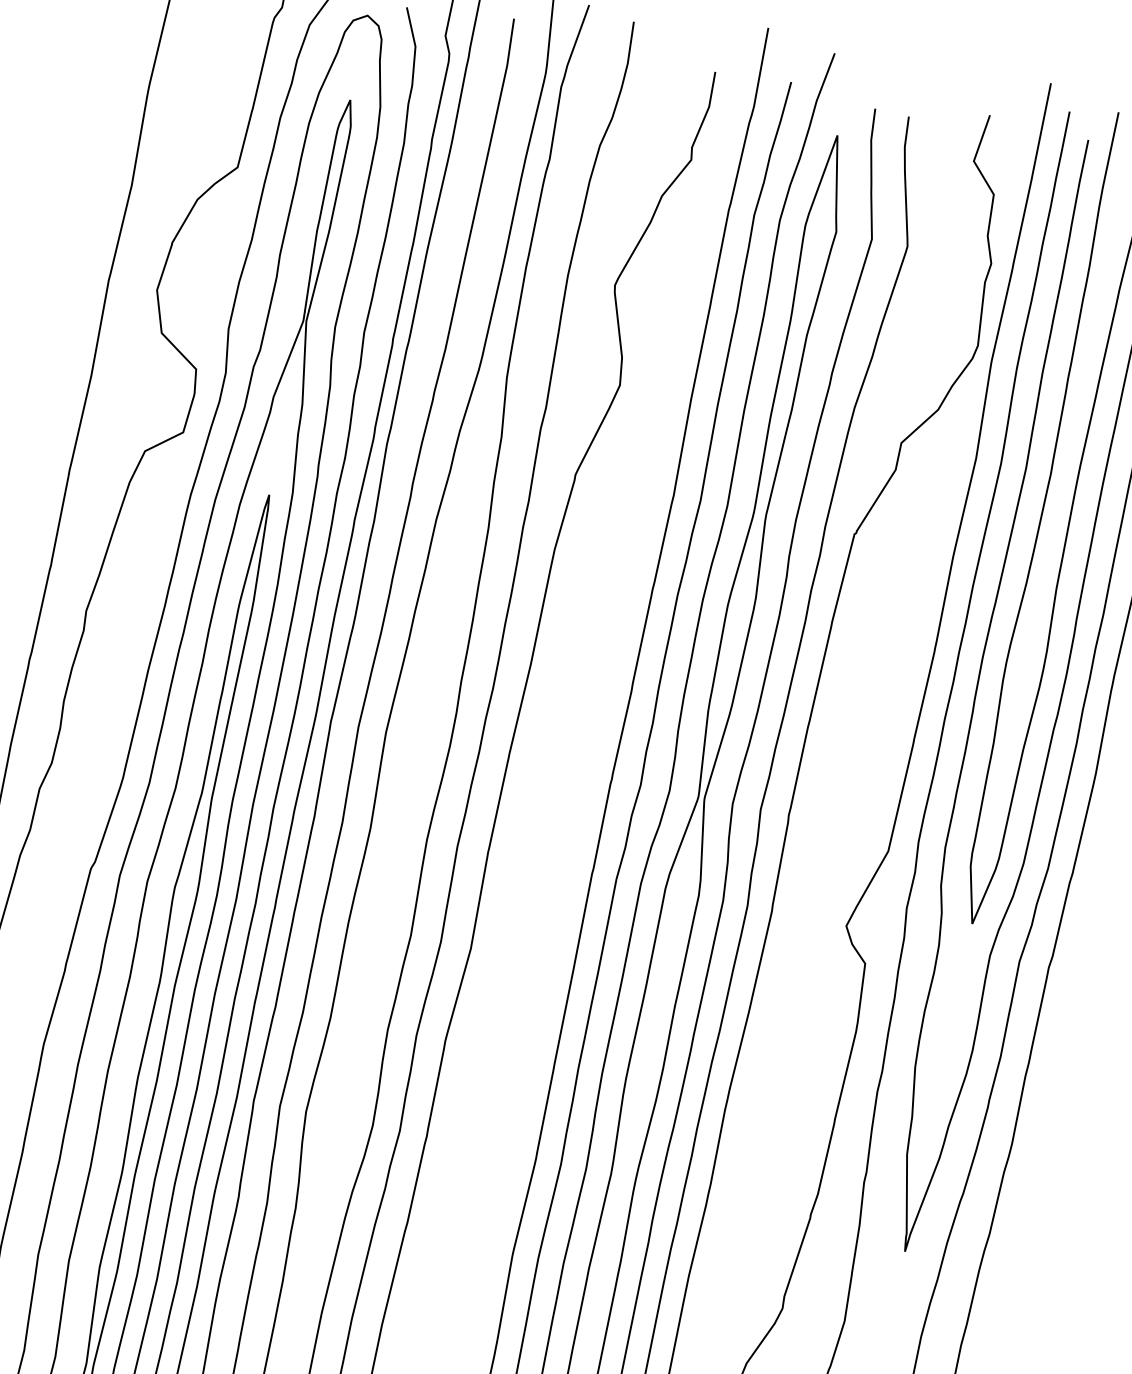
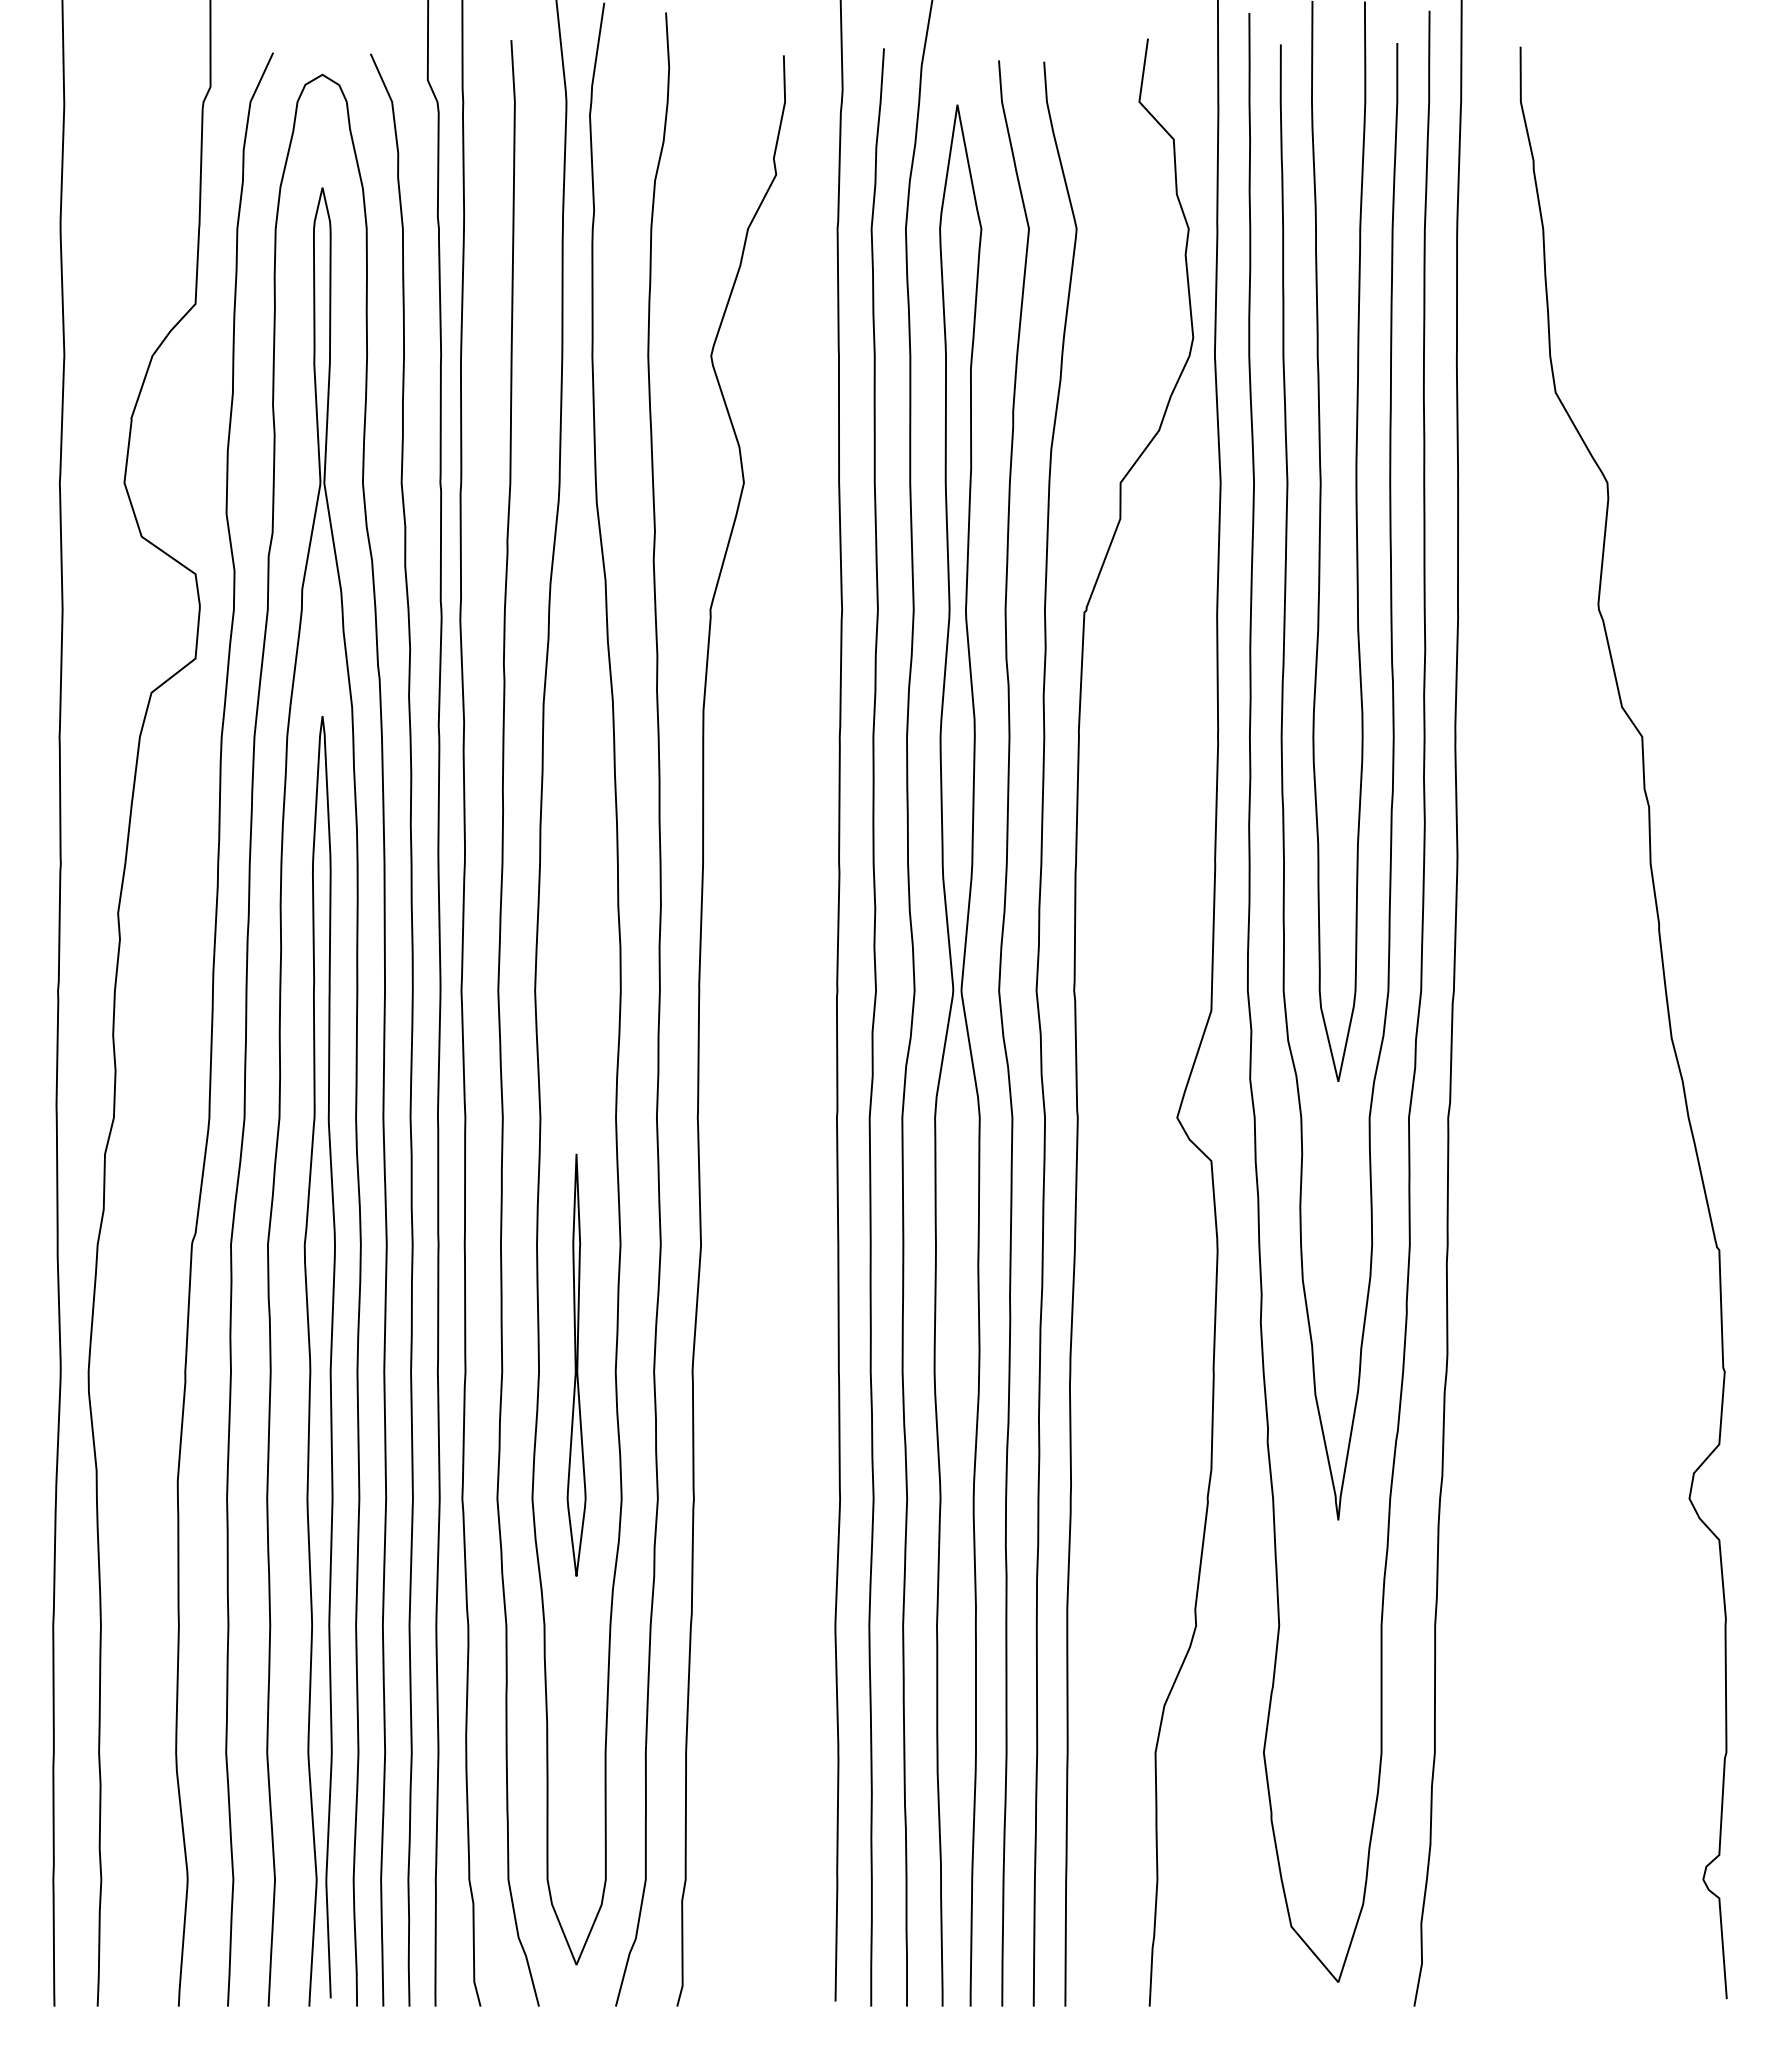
part: (359, 1018) -> (576, 1364), added

